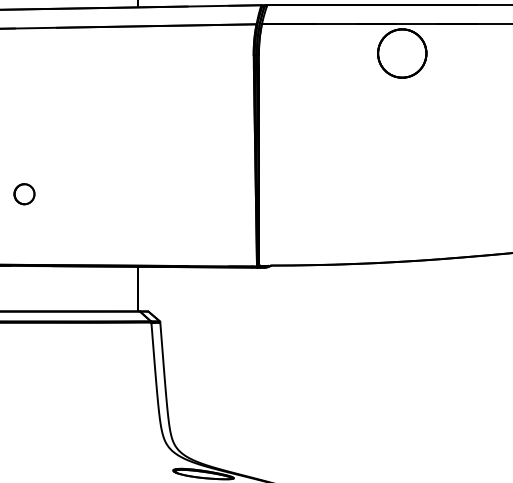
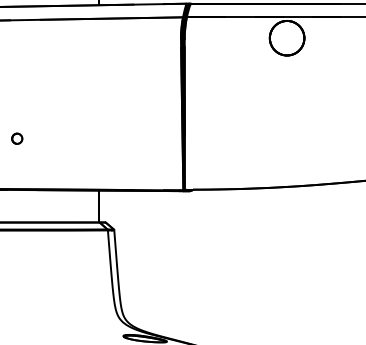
circle: (24, 194) -> (17, 138), size x0.71

